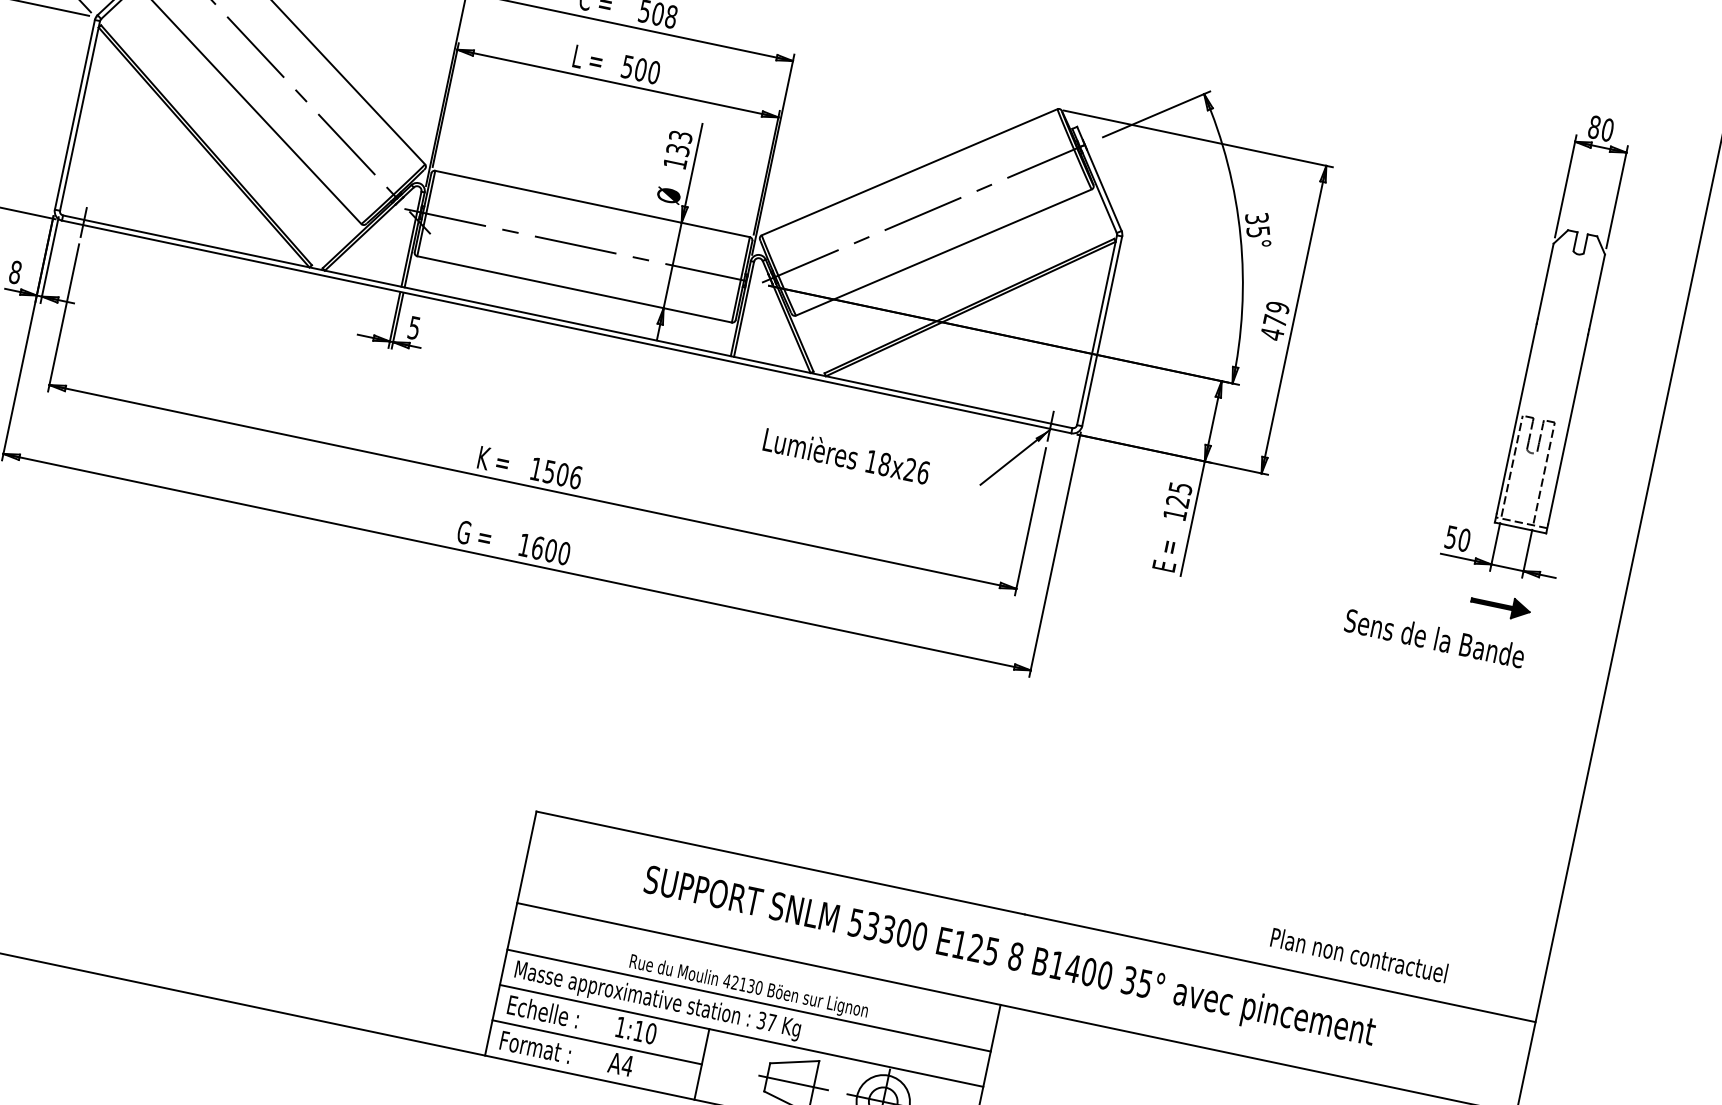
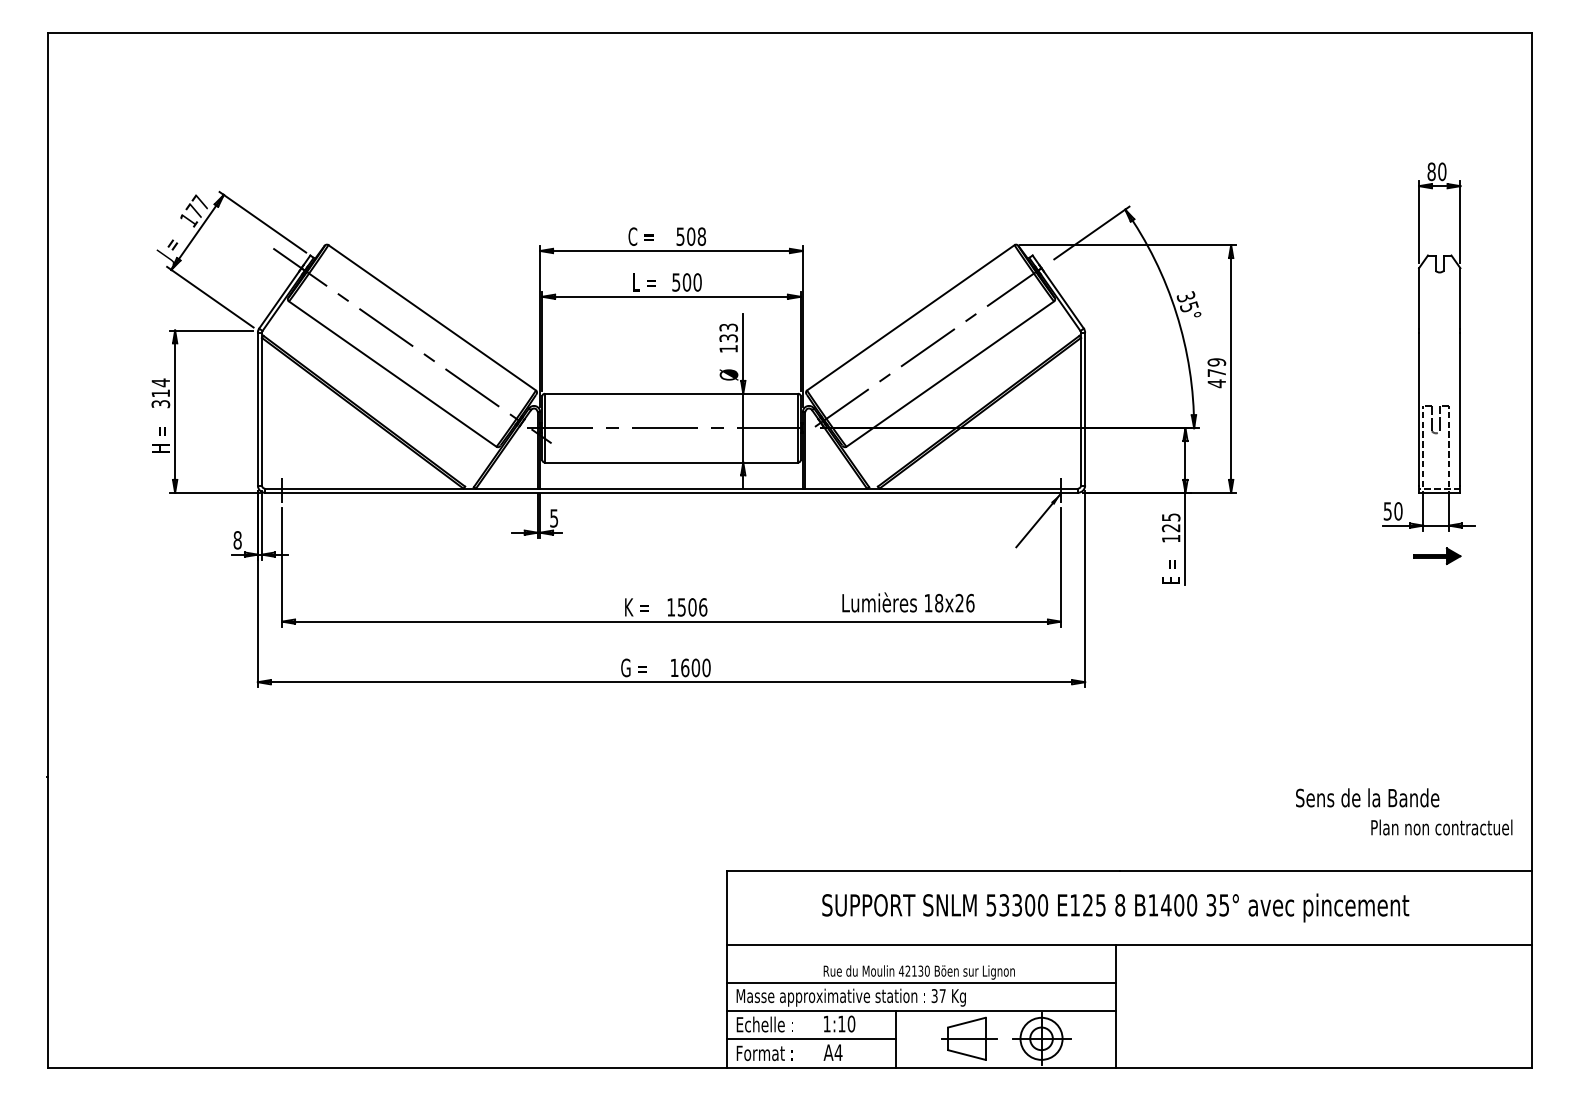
text: (846, 455) -> (908, 602), moved
text: (1434, 637) -> (1367, 797), moved
text: (1358, 955) -> (1441, 827), moved

